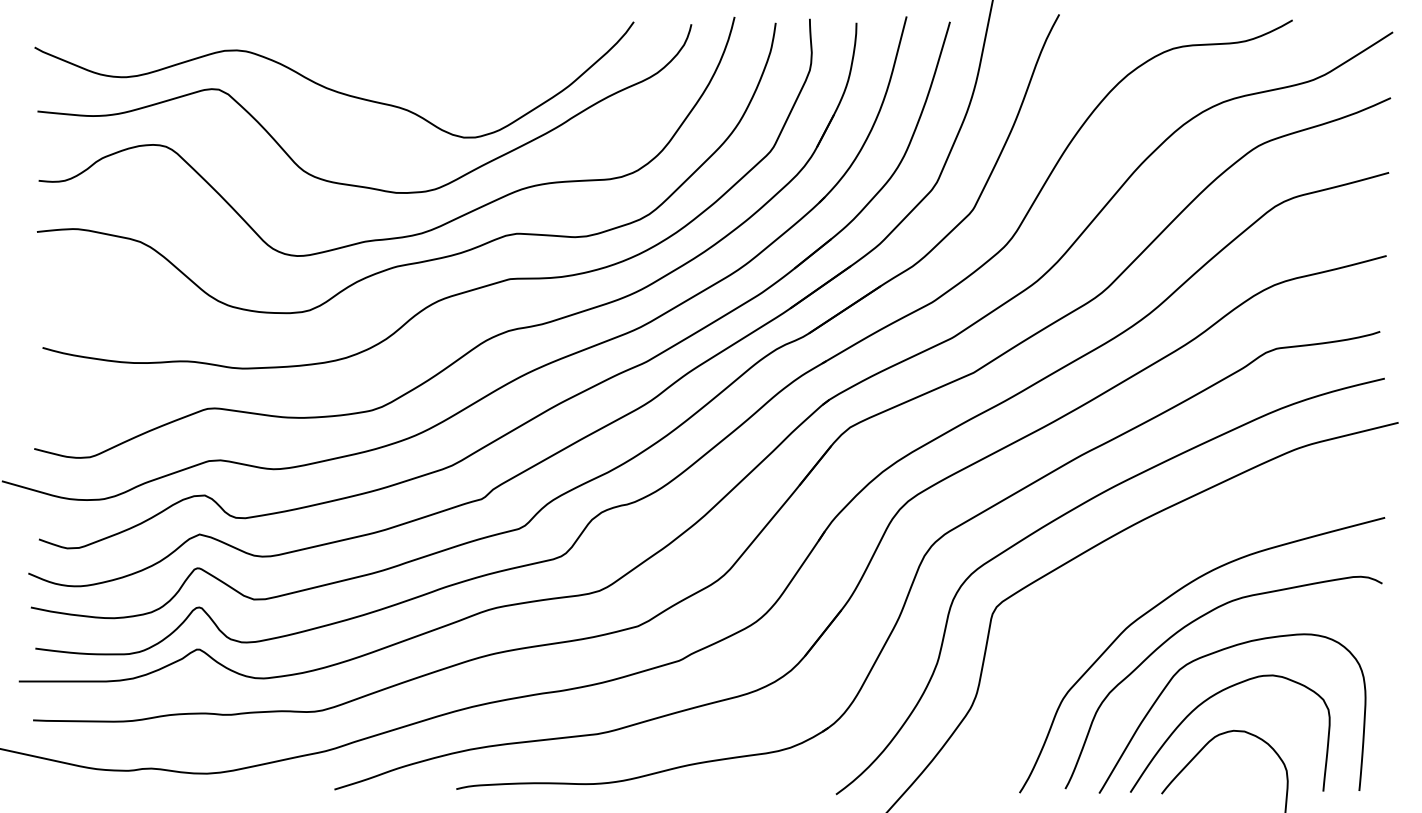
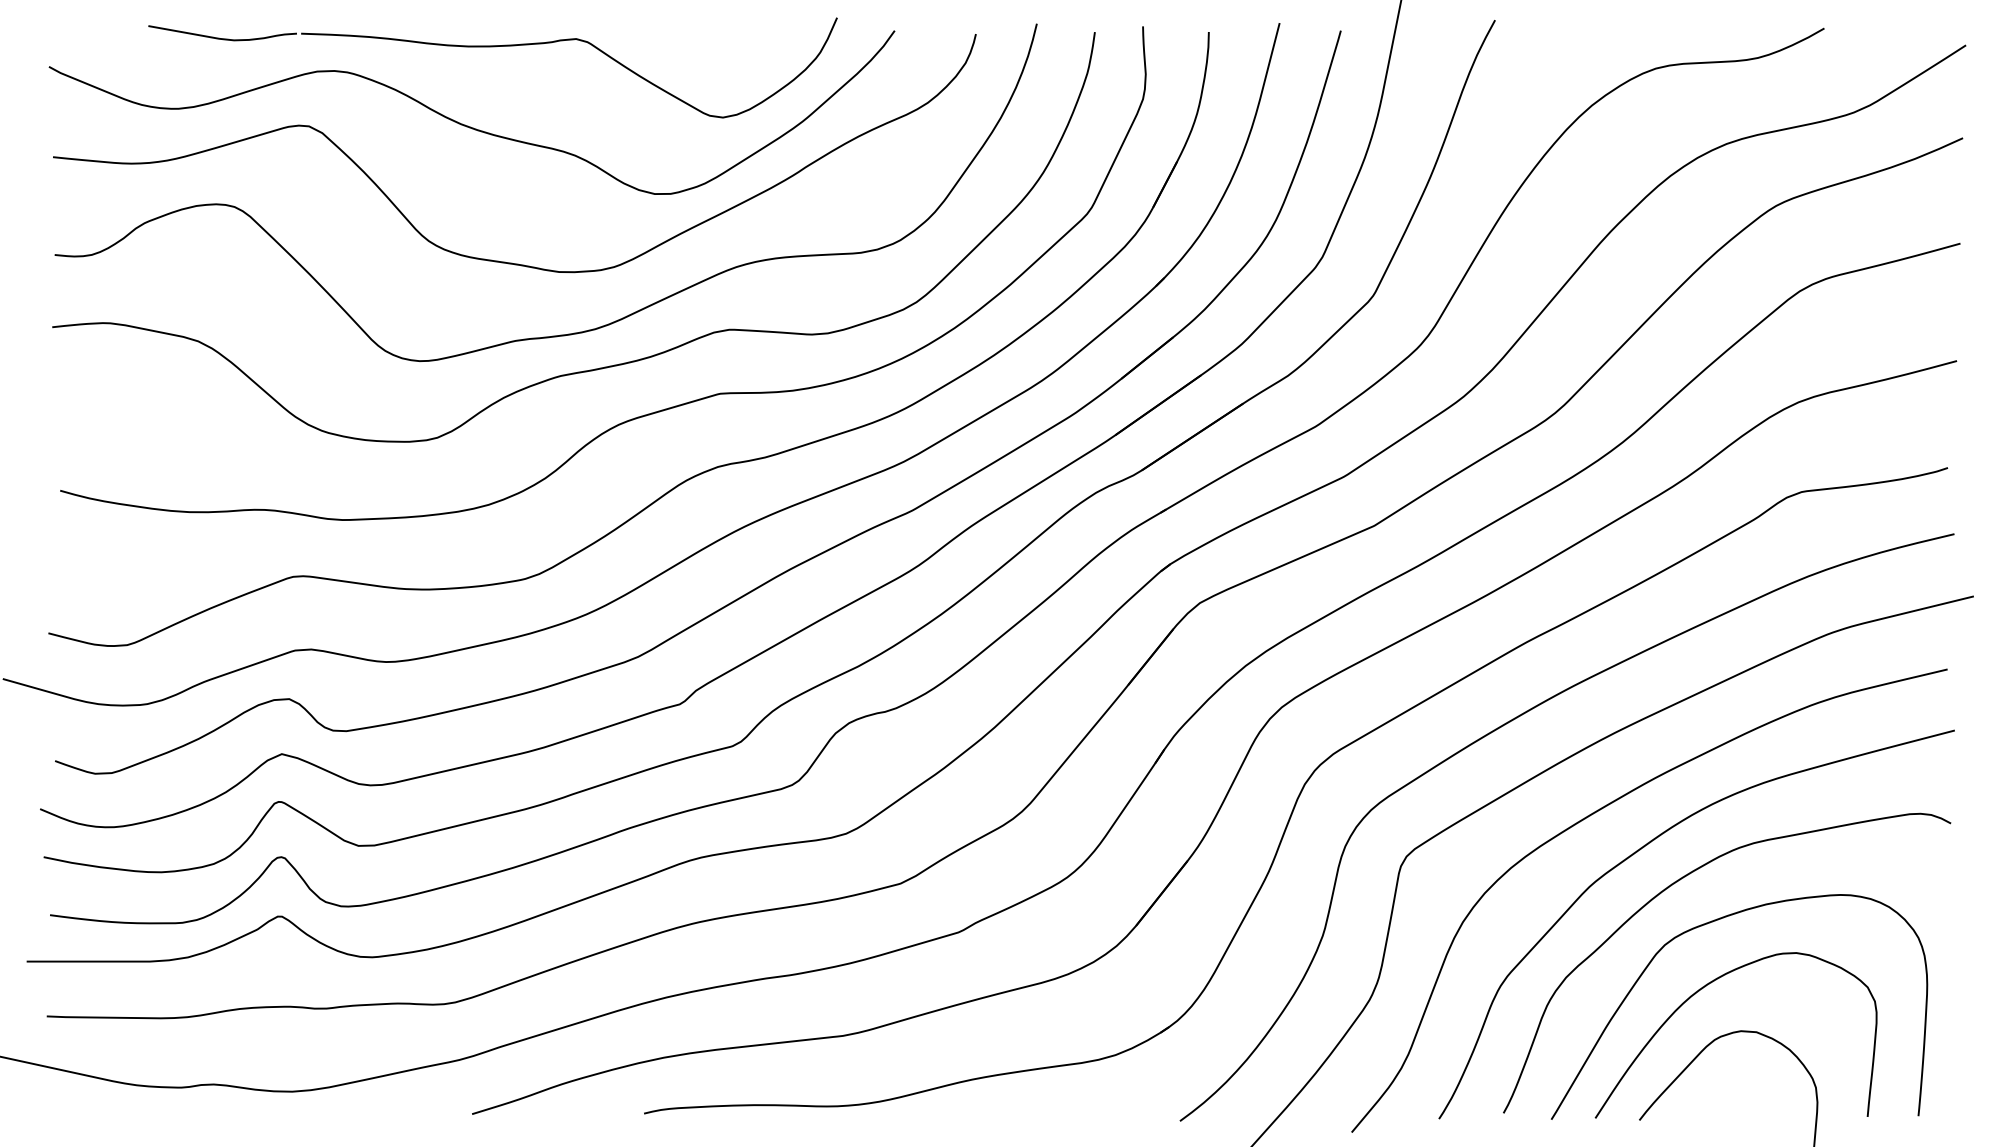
part: (348, 33) -> (492, 47), added
curve: (1130, 576) -> (1595, 813), added

